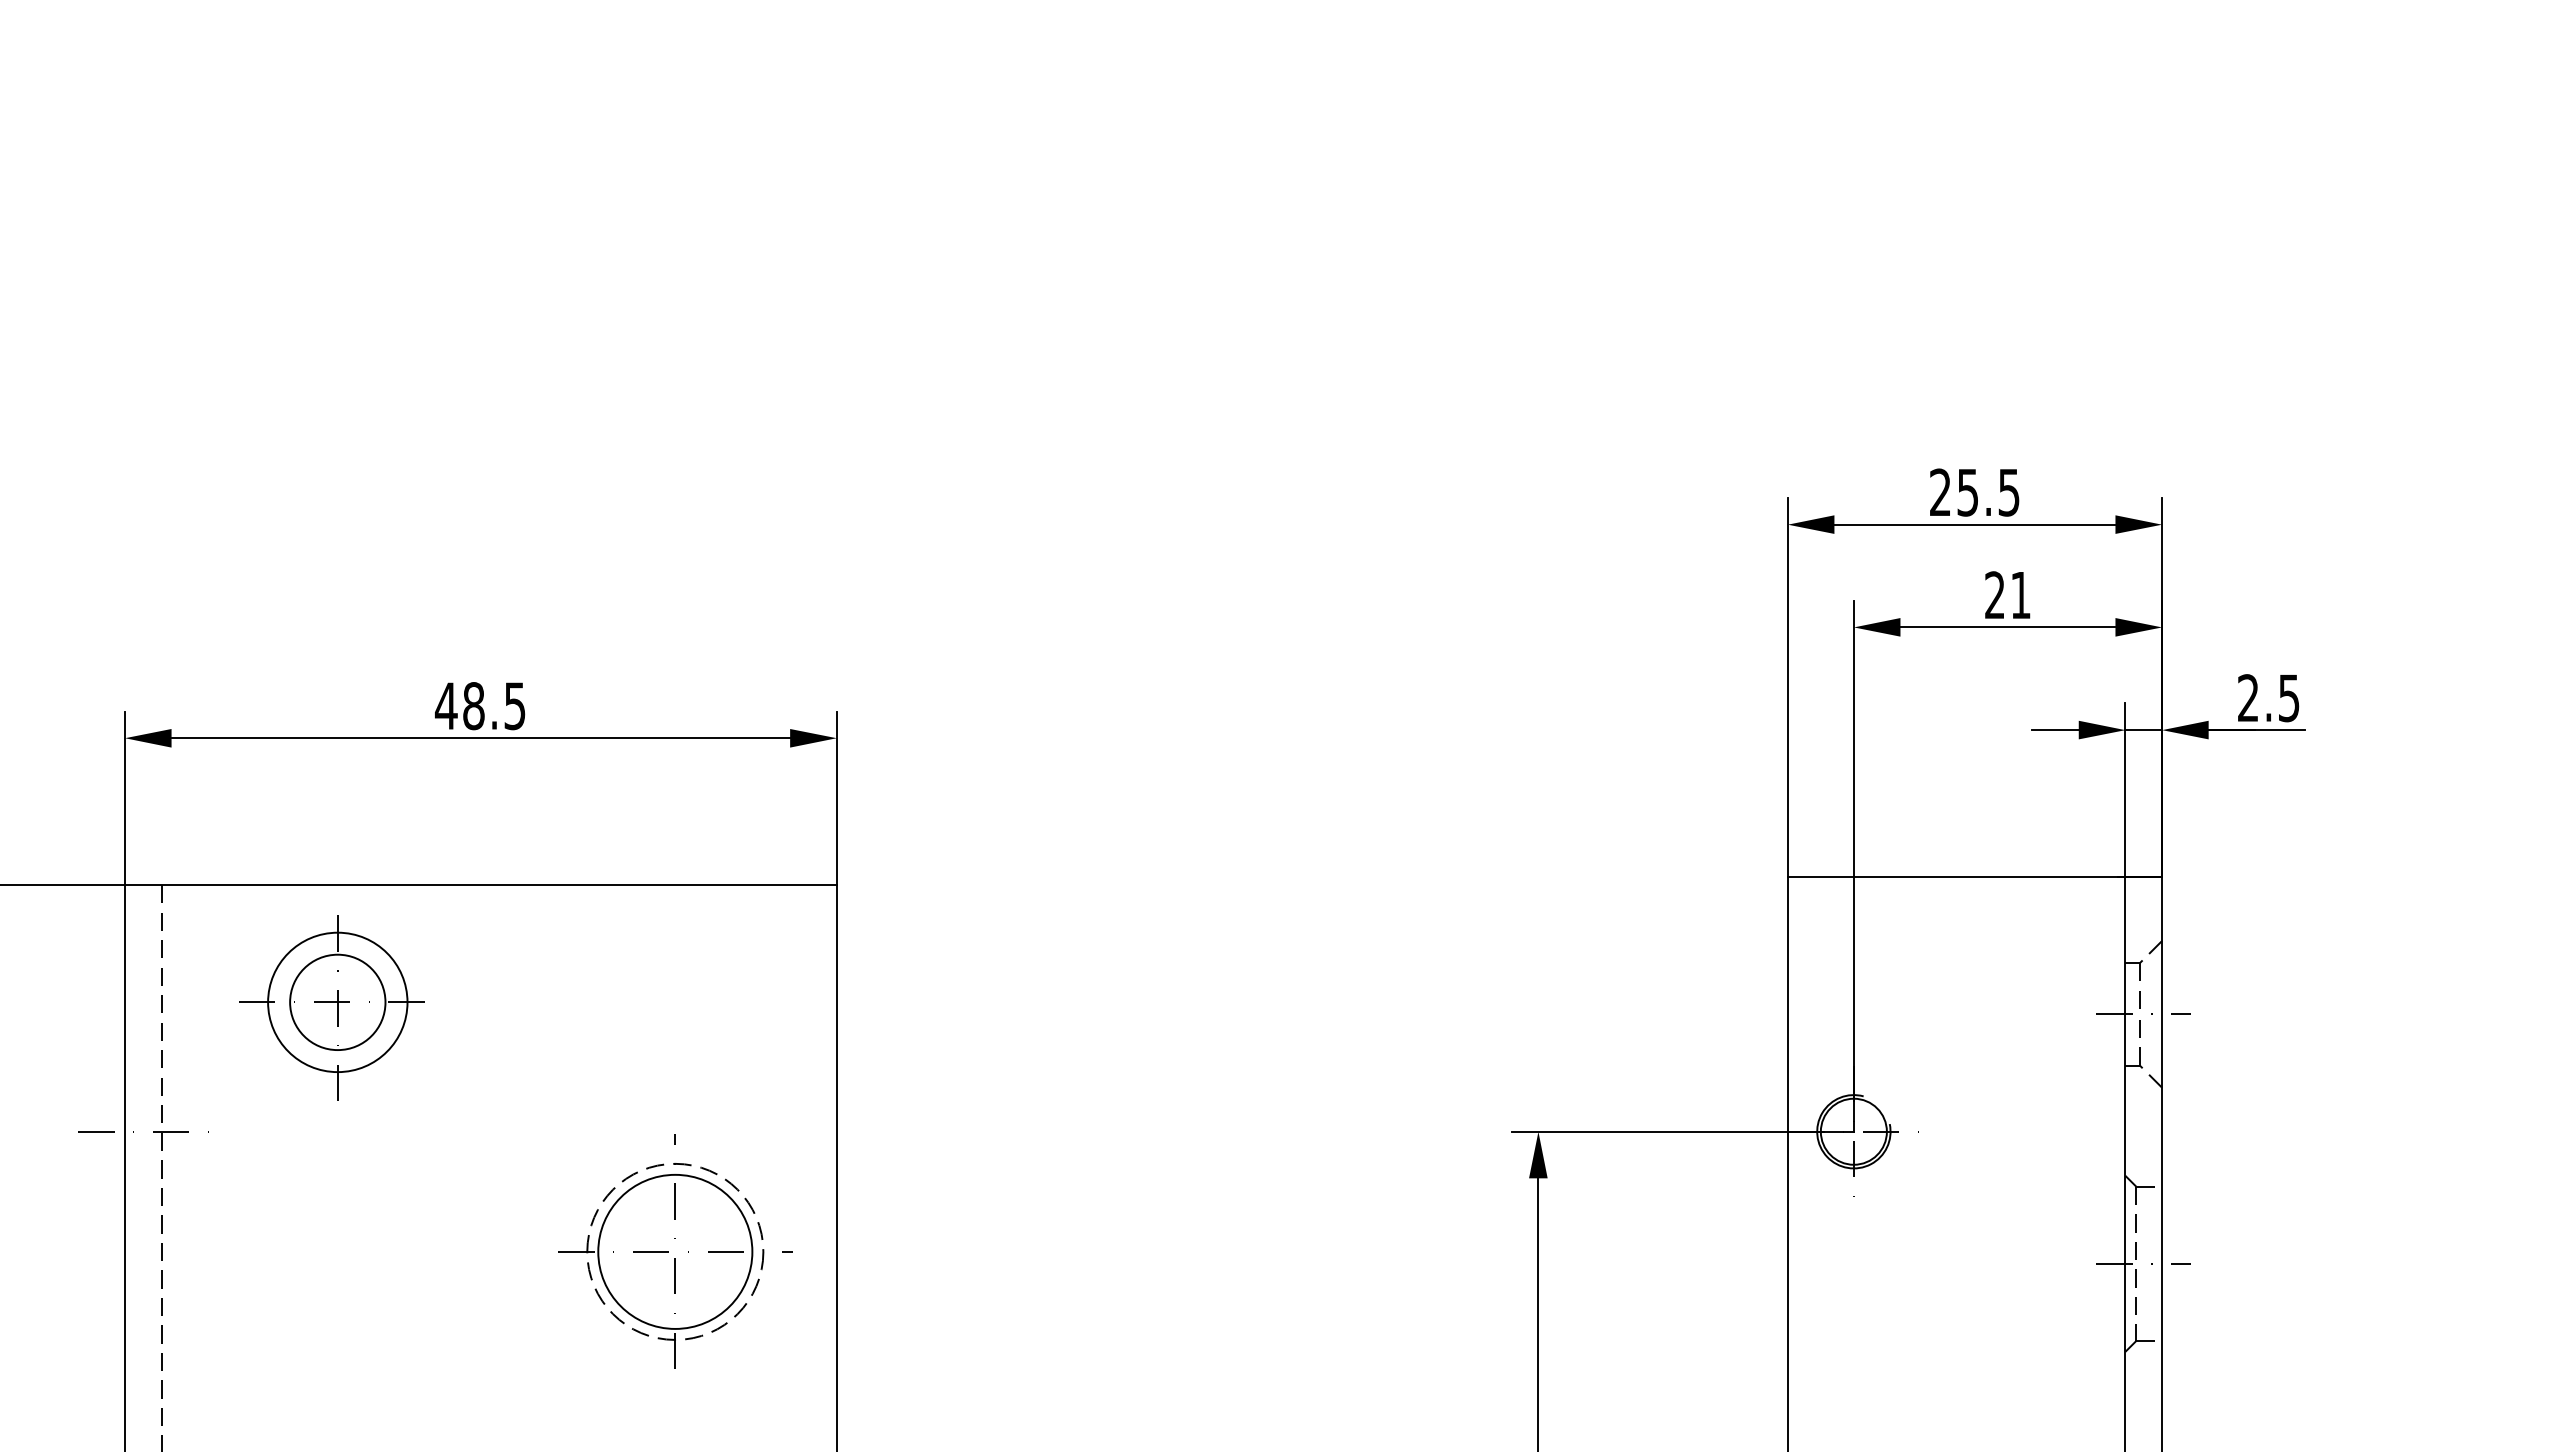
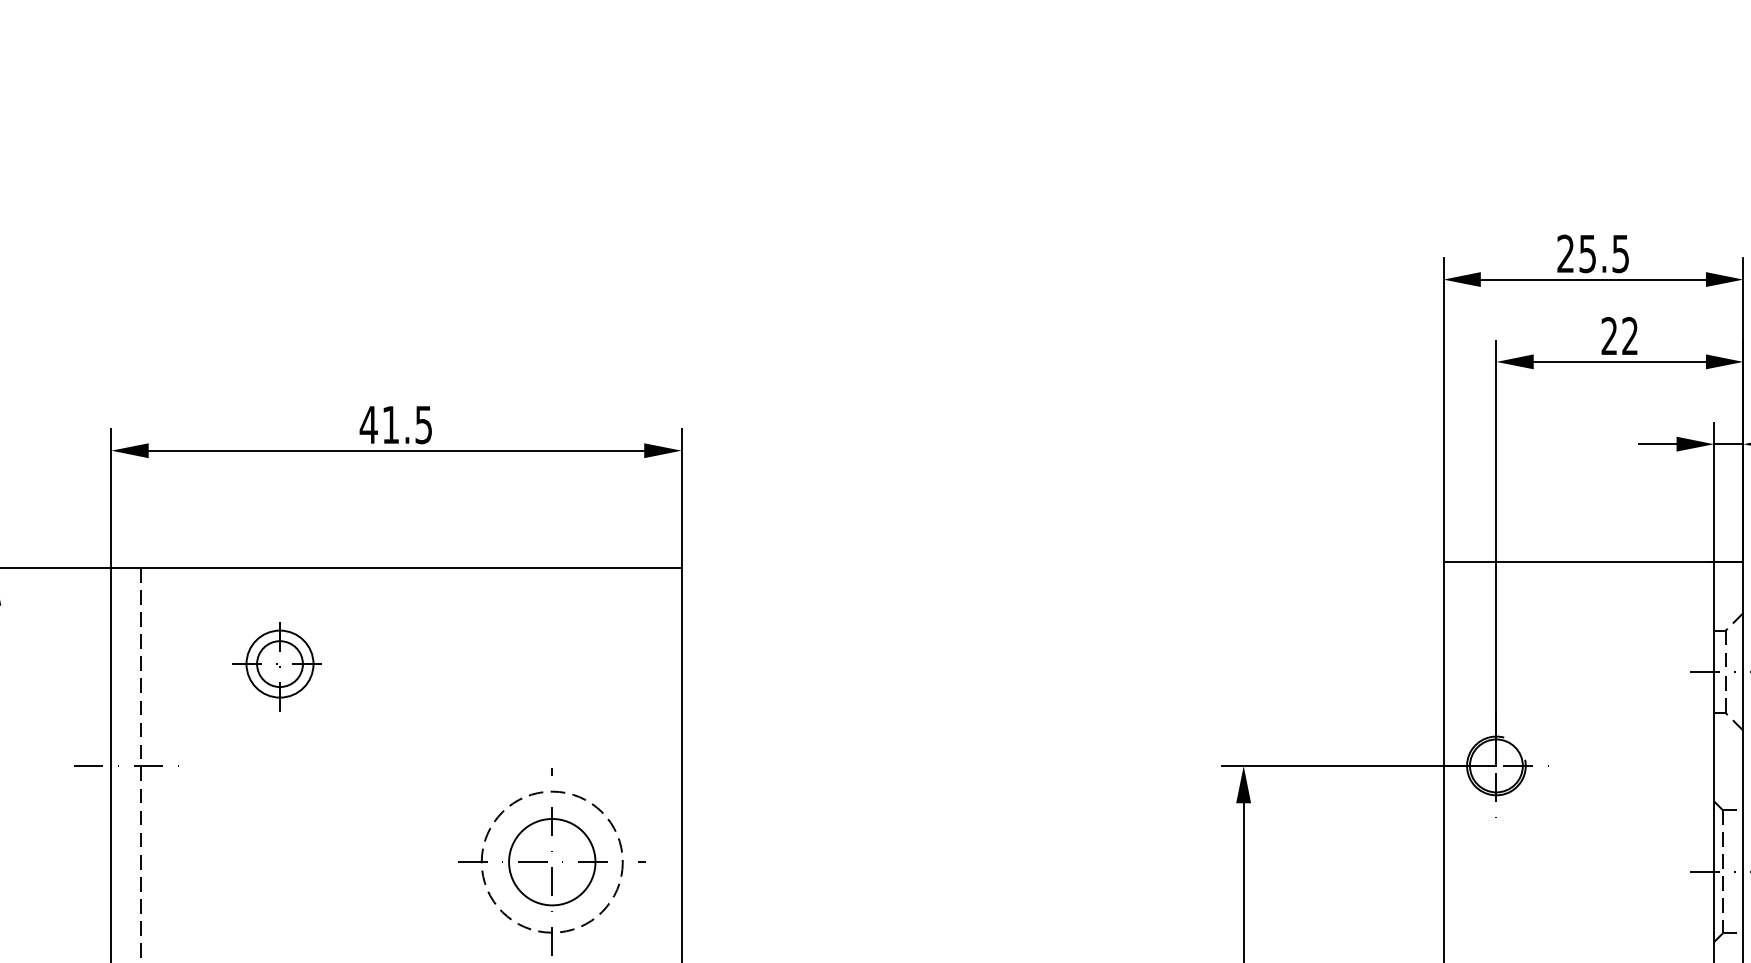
text: (2020, 594) -> (1629, 335), 21 -> 22
text: (473, 706) -> (390, 425), 48.5 -> 41.5
part: (331, 1007) -> (276, 666), size x0.6
circle: (675, 1251) -> (552, 861), size x0.7

